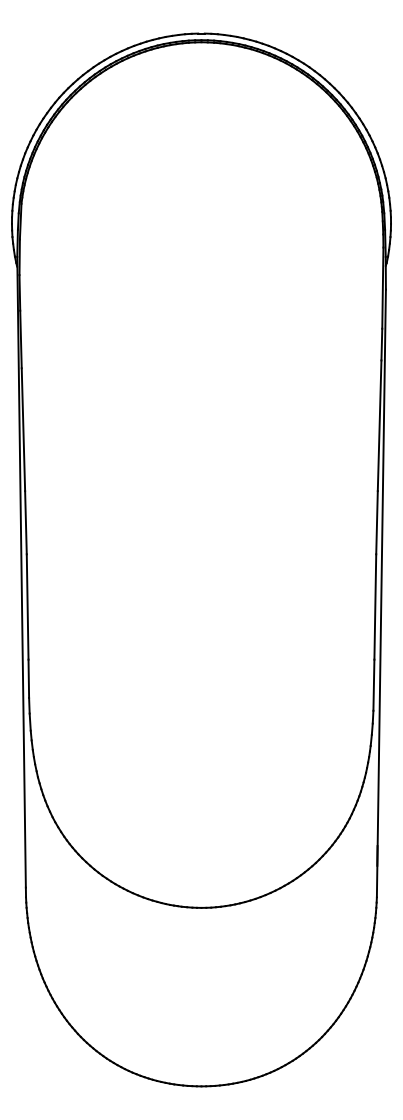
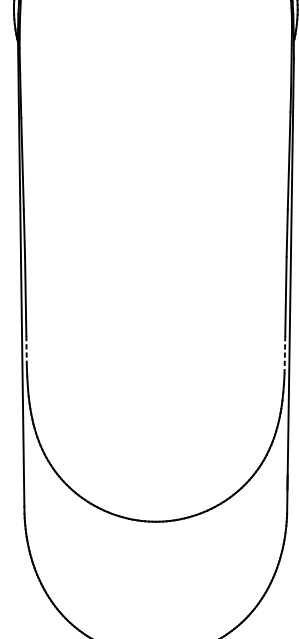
line: (28, 679) -> (26, 350), solid -> dashed
line: (373, 685) -> (284, 355), solid -> dashed

